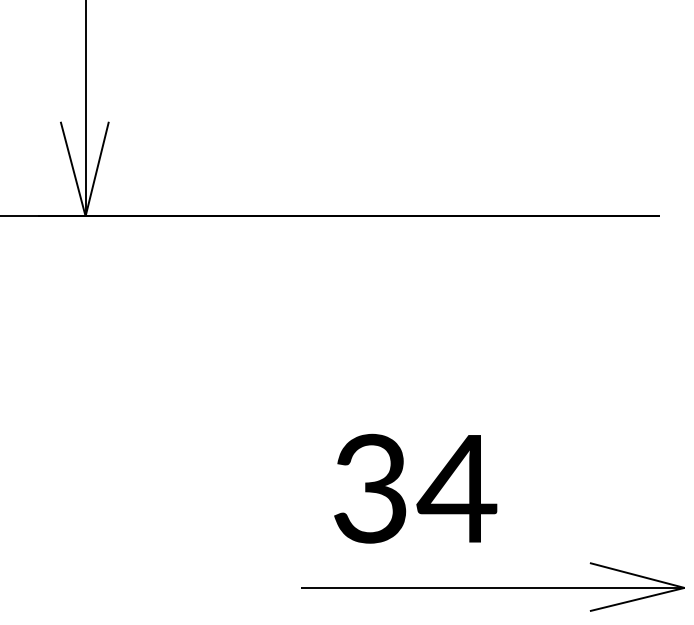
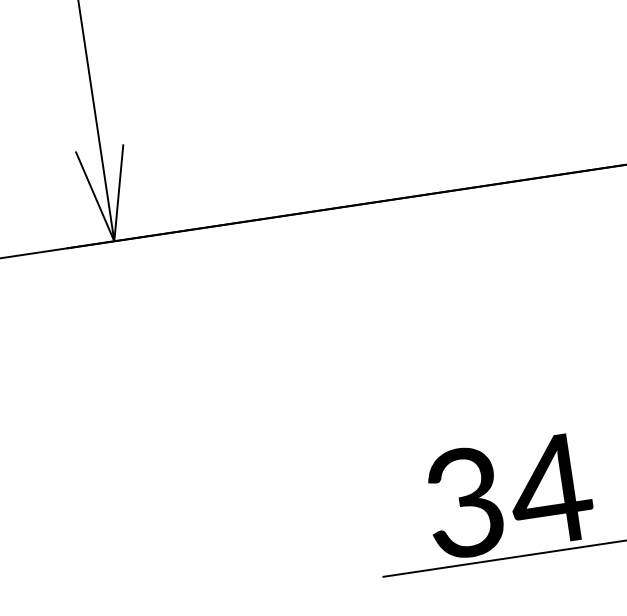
text: (415, 488) -> (509, 495), moved

